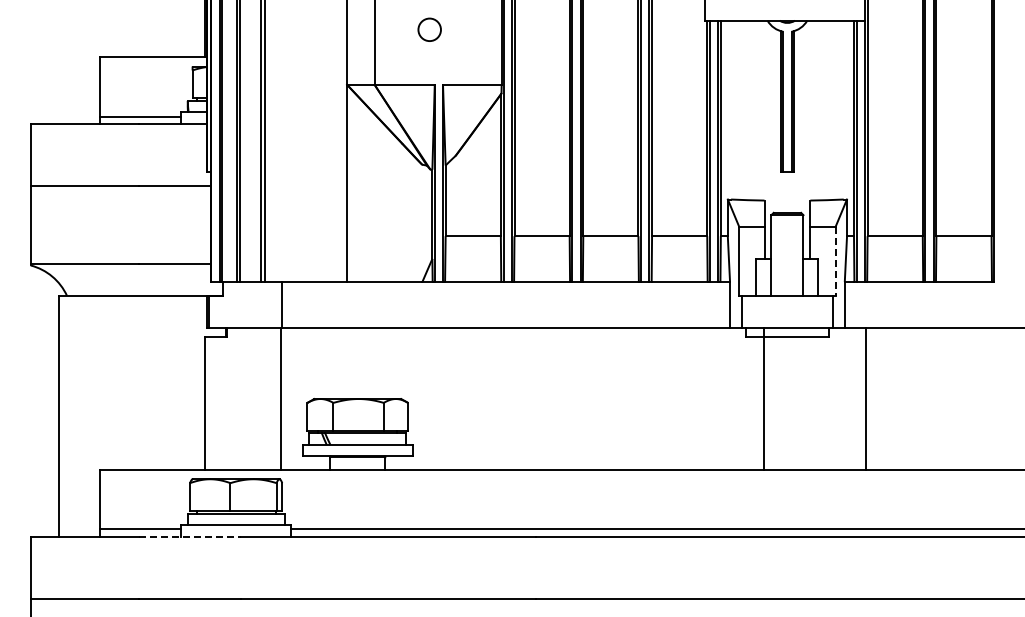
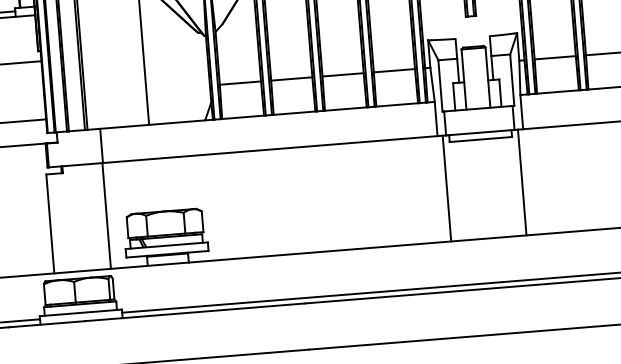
line: (835, 261) -> (512, 80), dashed -> solid
line: (763, 398) -> (446, 188), moved
line: (865, 398) -> (521, 182), moved
line: (190, 536) -> (47, 324), dashed -> solid

